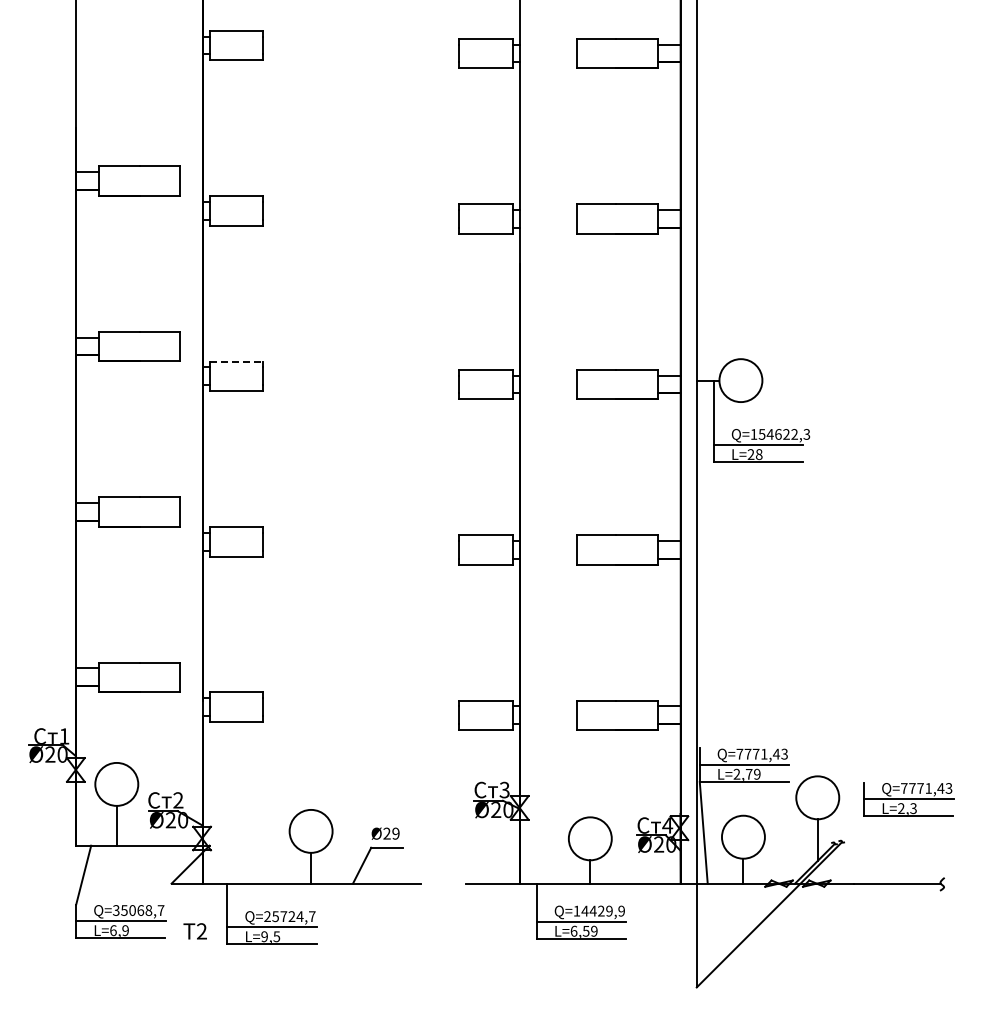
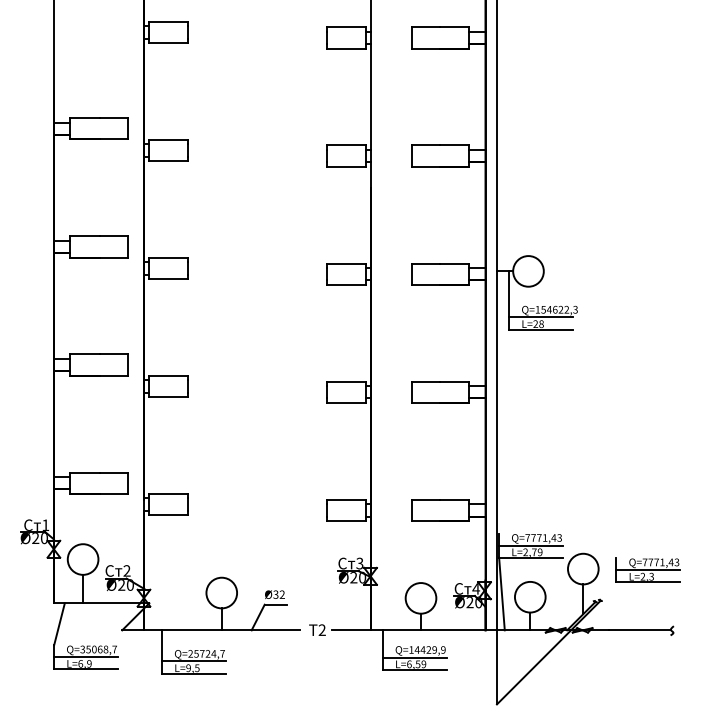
line: (236, 361) -> (168, 257), dashed -> solid
text: (391, 833) -> (279, 594), Ø29 -> Ø32
text: (194, 931) -> (316, 630), moved

